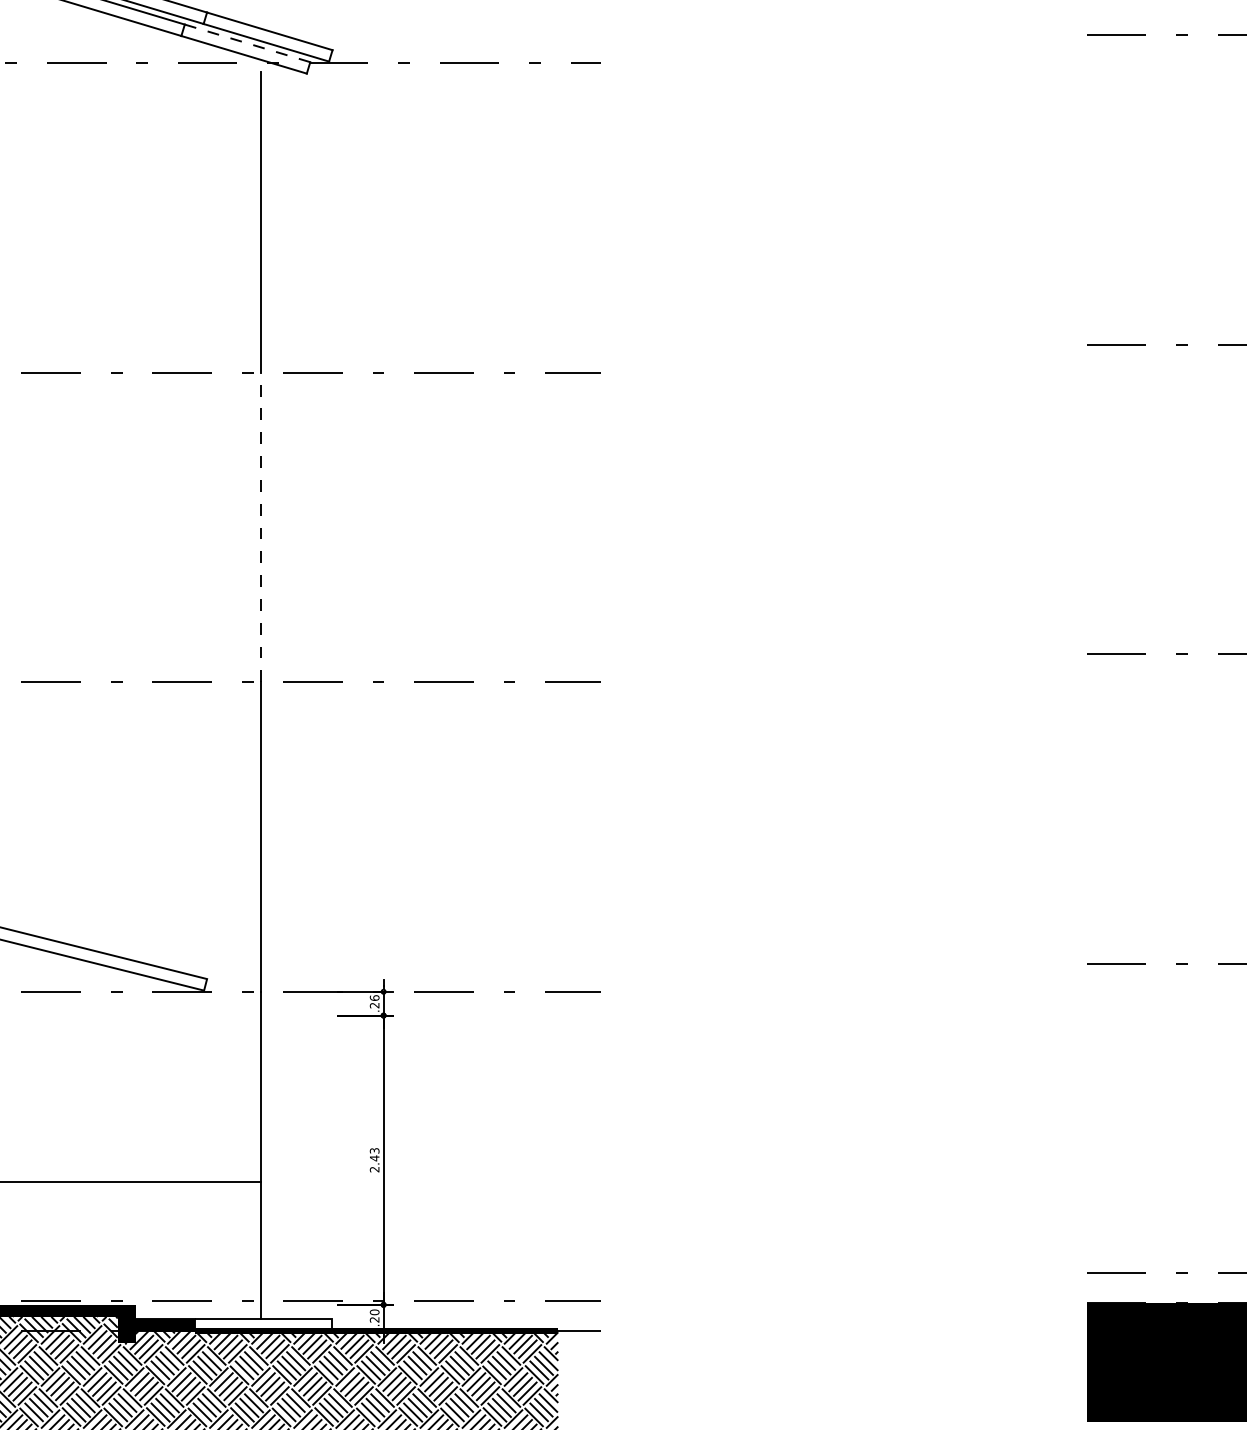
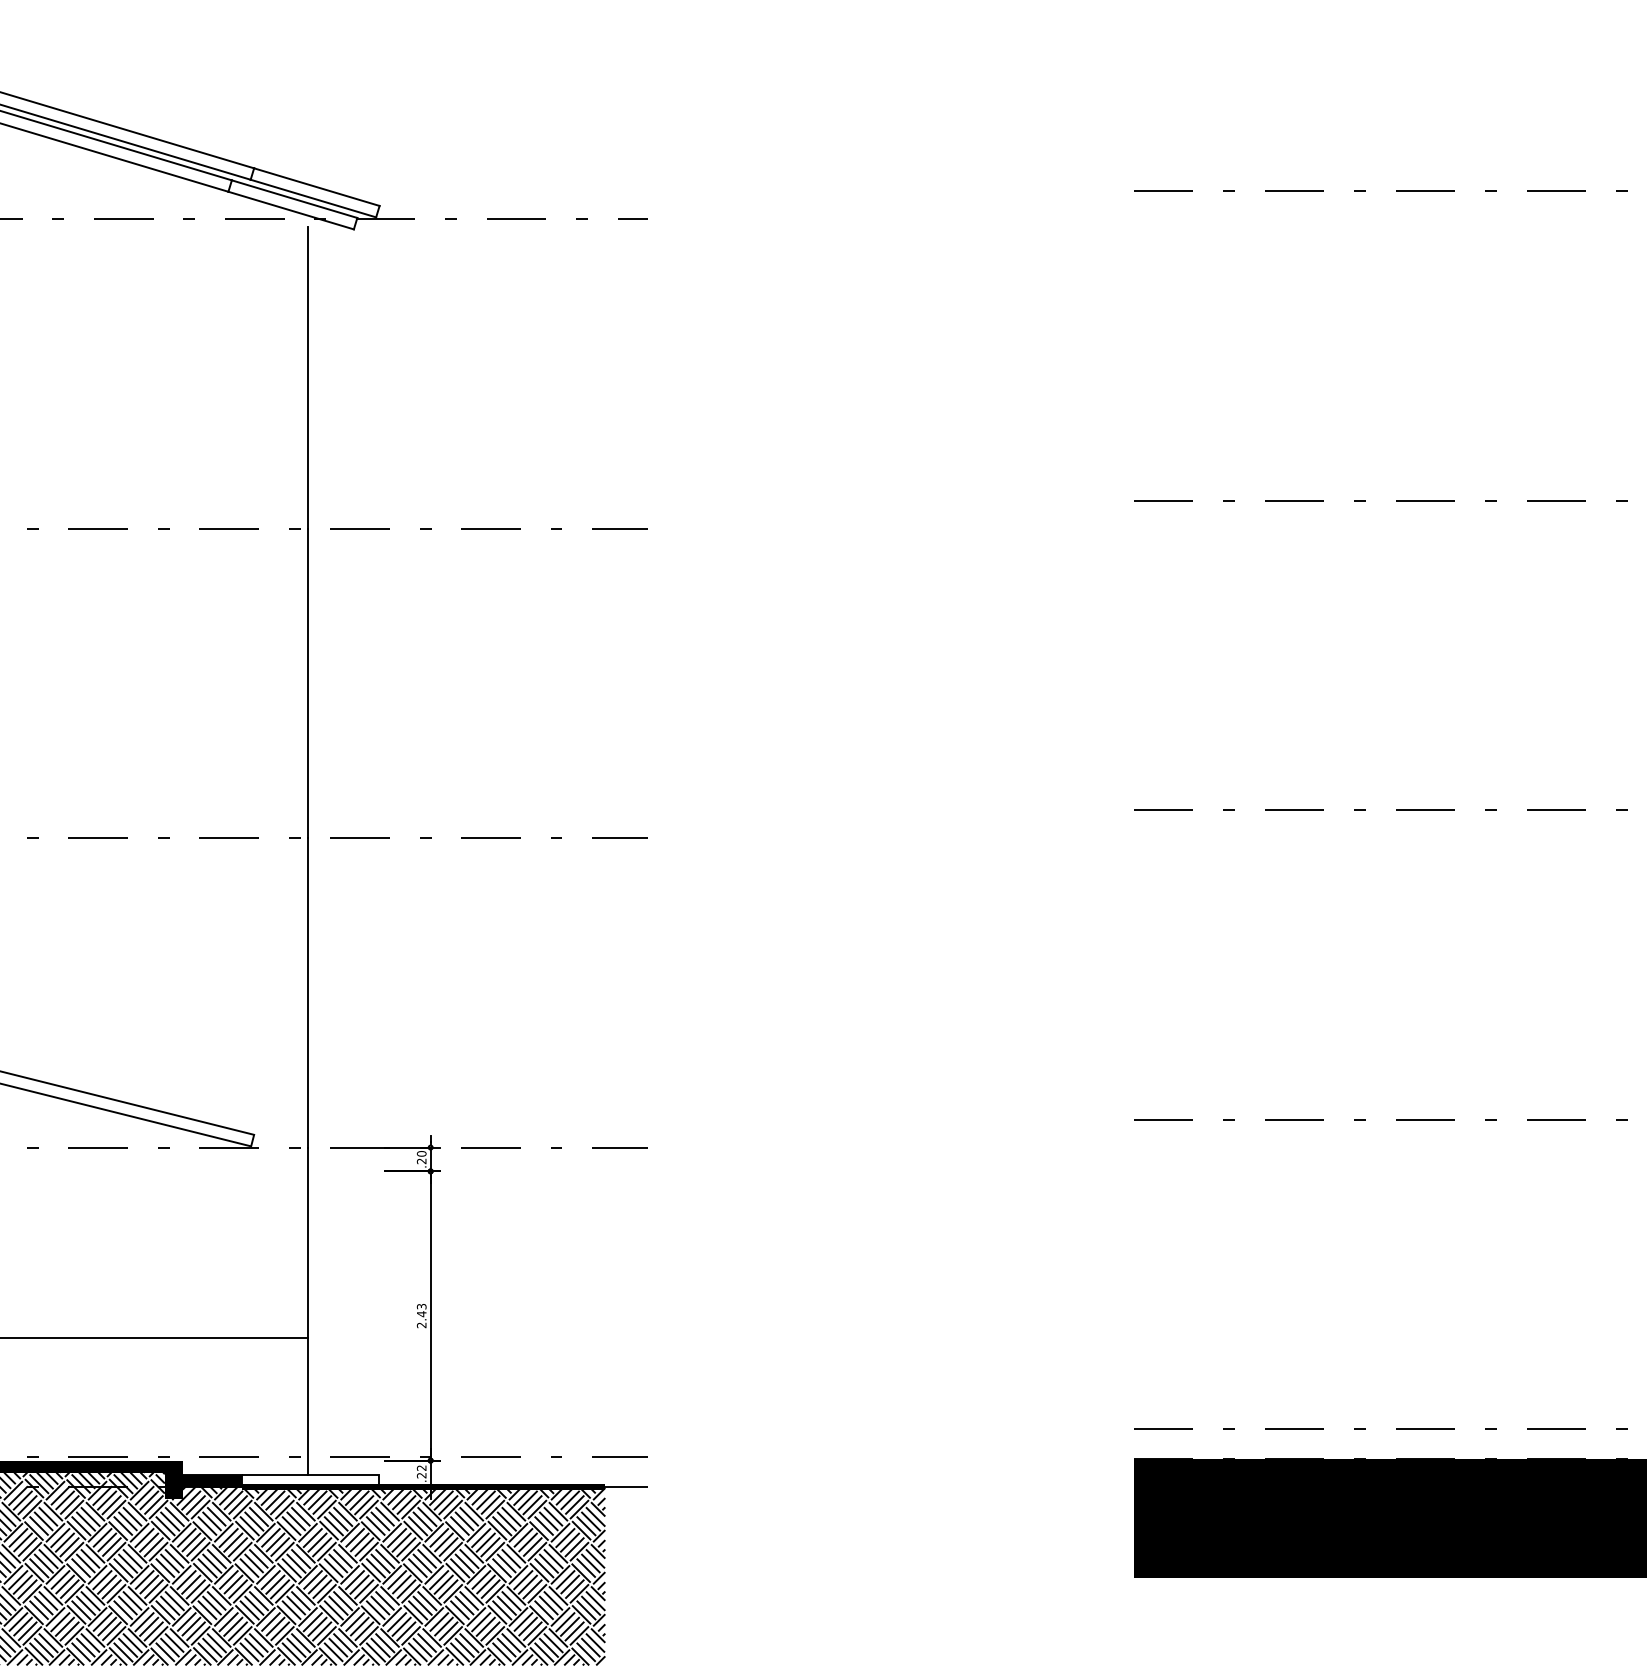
line: (248, 43) -> (295, 199), dashed -> solid
line: (260, 527) -> (307, 683), dashed -> solid
text: (374, 997) -> (421, 1153), .26 -> .20
text: (374, 1311) -> (421, 1467), .20 -> .22

